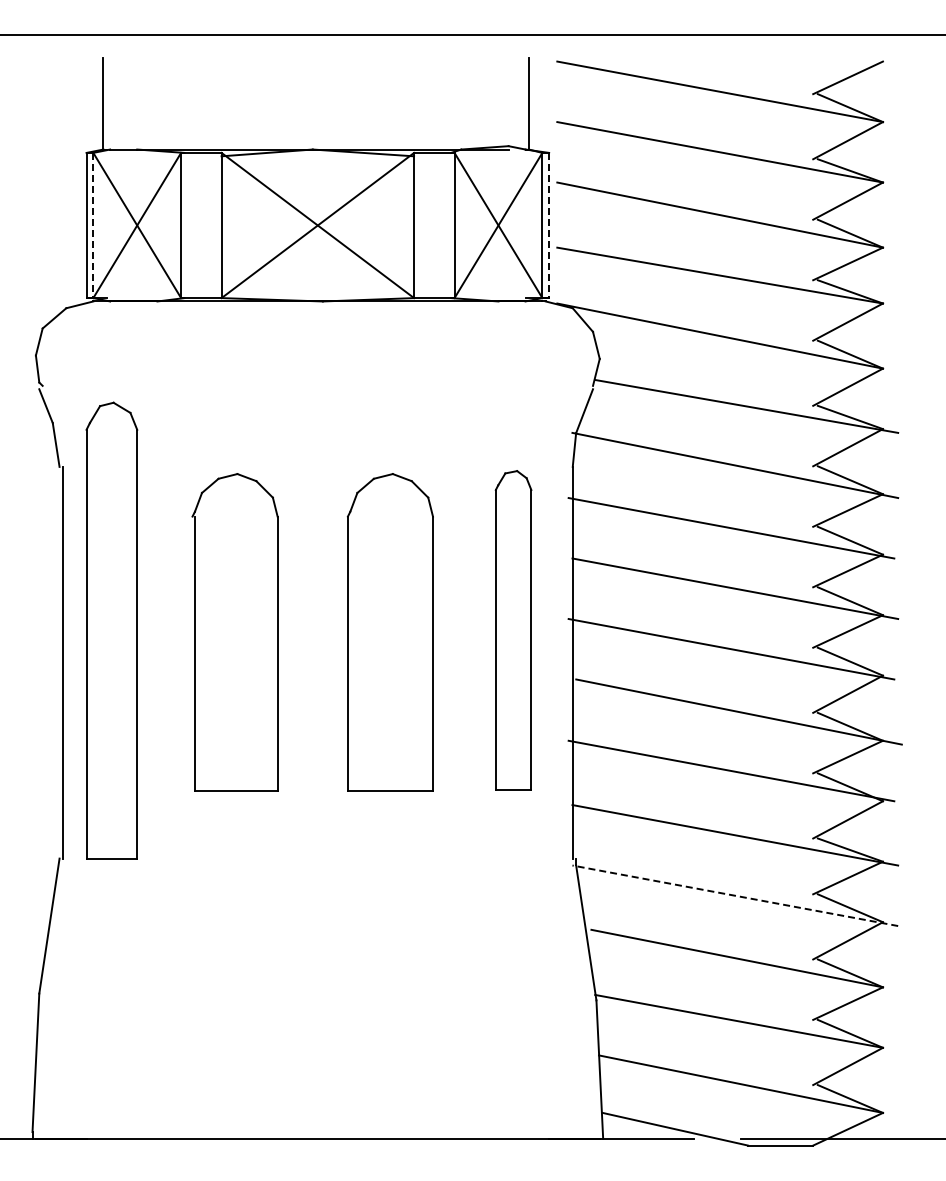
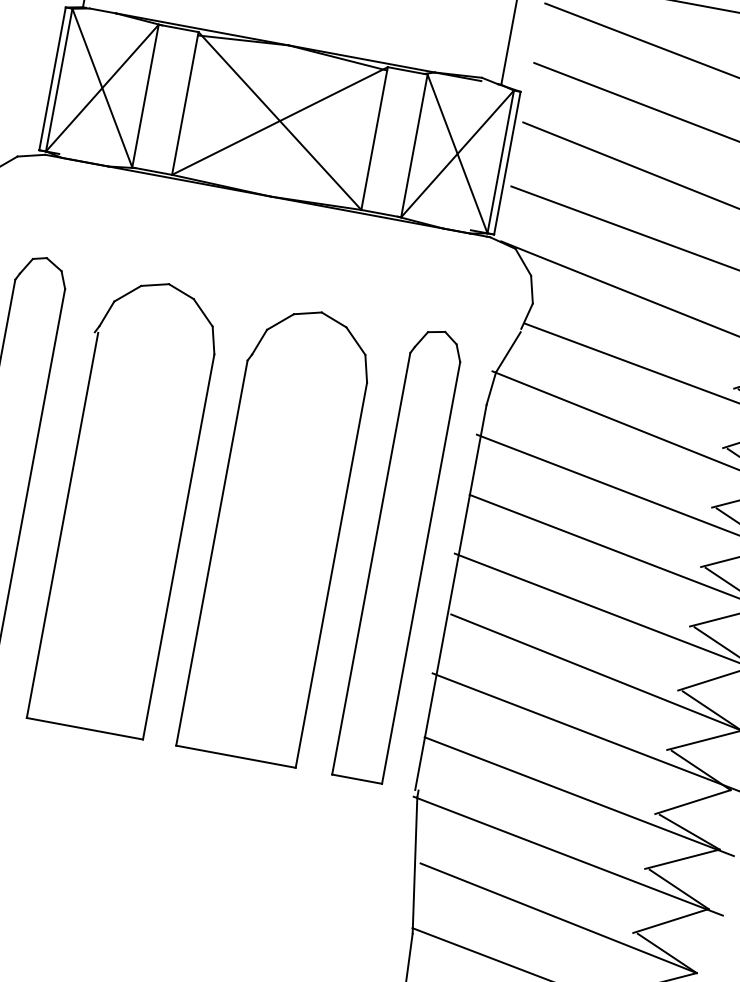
line: (93, 225) -> (59, 80), dashed -> solid
line: (549, 225) -> (507, 163), dashed -> solid
part: (513, 630) -> (398, 554), size x1.43
part: (234, 632) -> (123, 506), size x1.43
part: (390, 632) -> (277, 534), size x1.43
line: (735, 895) -> (568, 855), dashed -> solid

